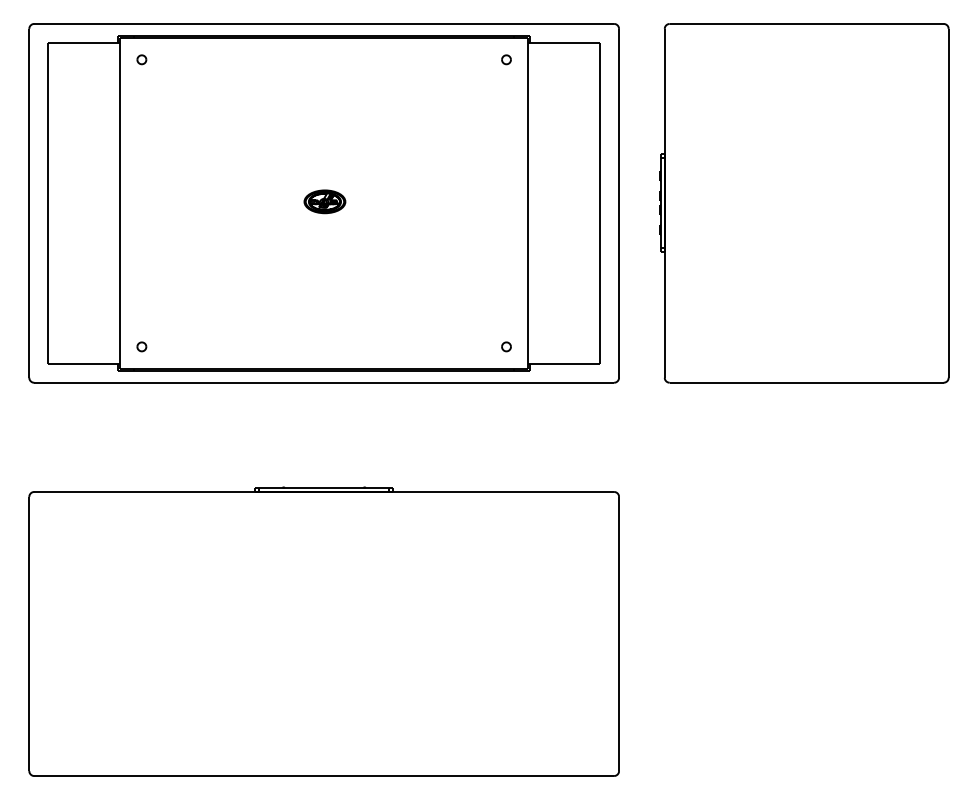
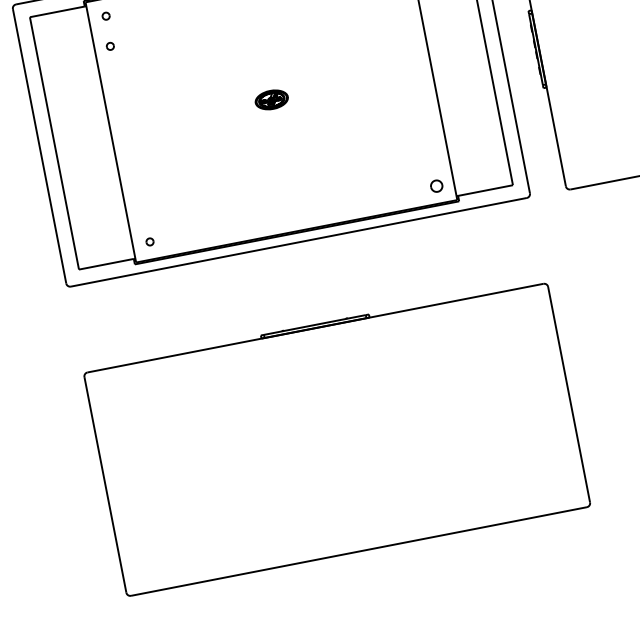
part: (139, 97) -> (110, 46), added
part: (506, 346) -> (436, 185), size x1.6

